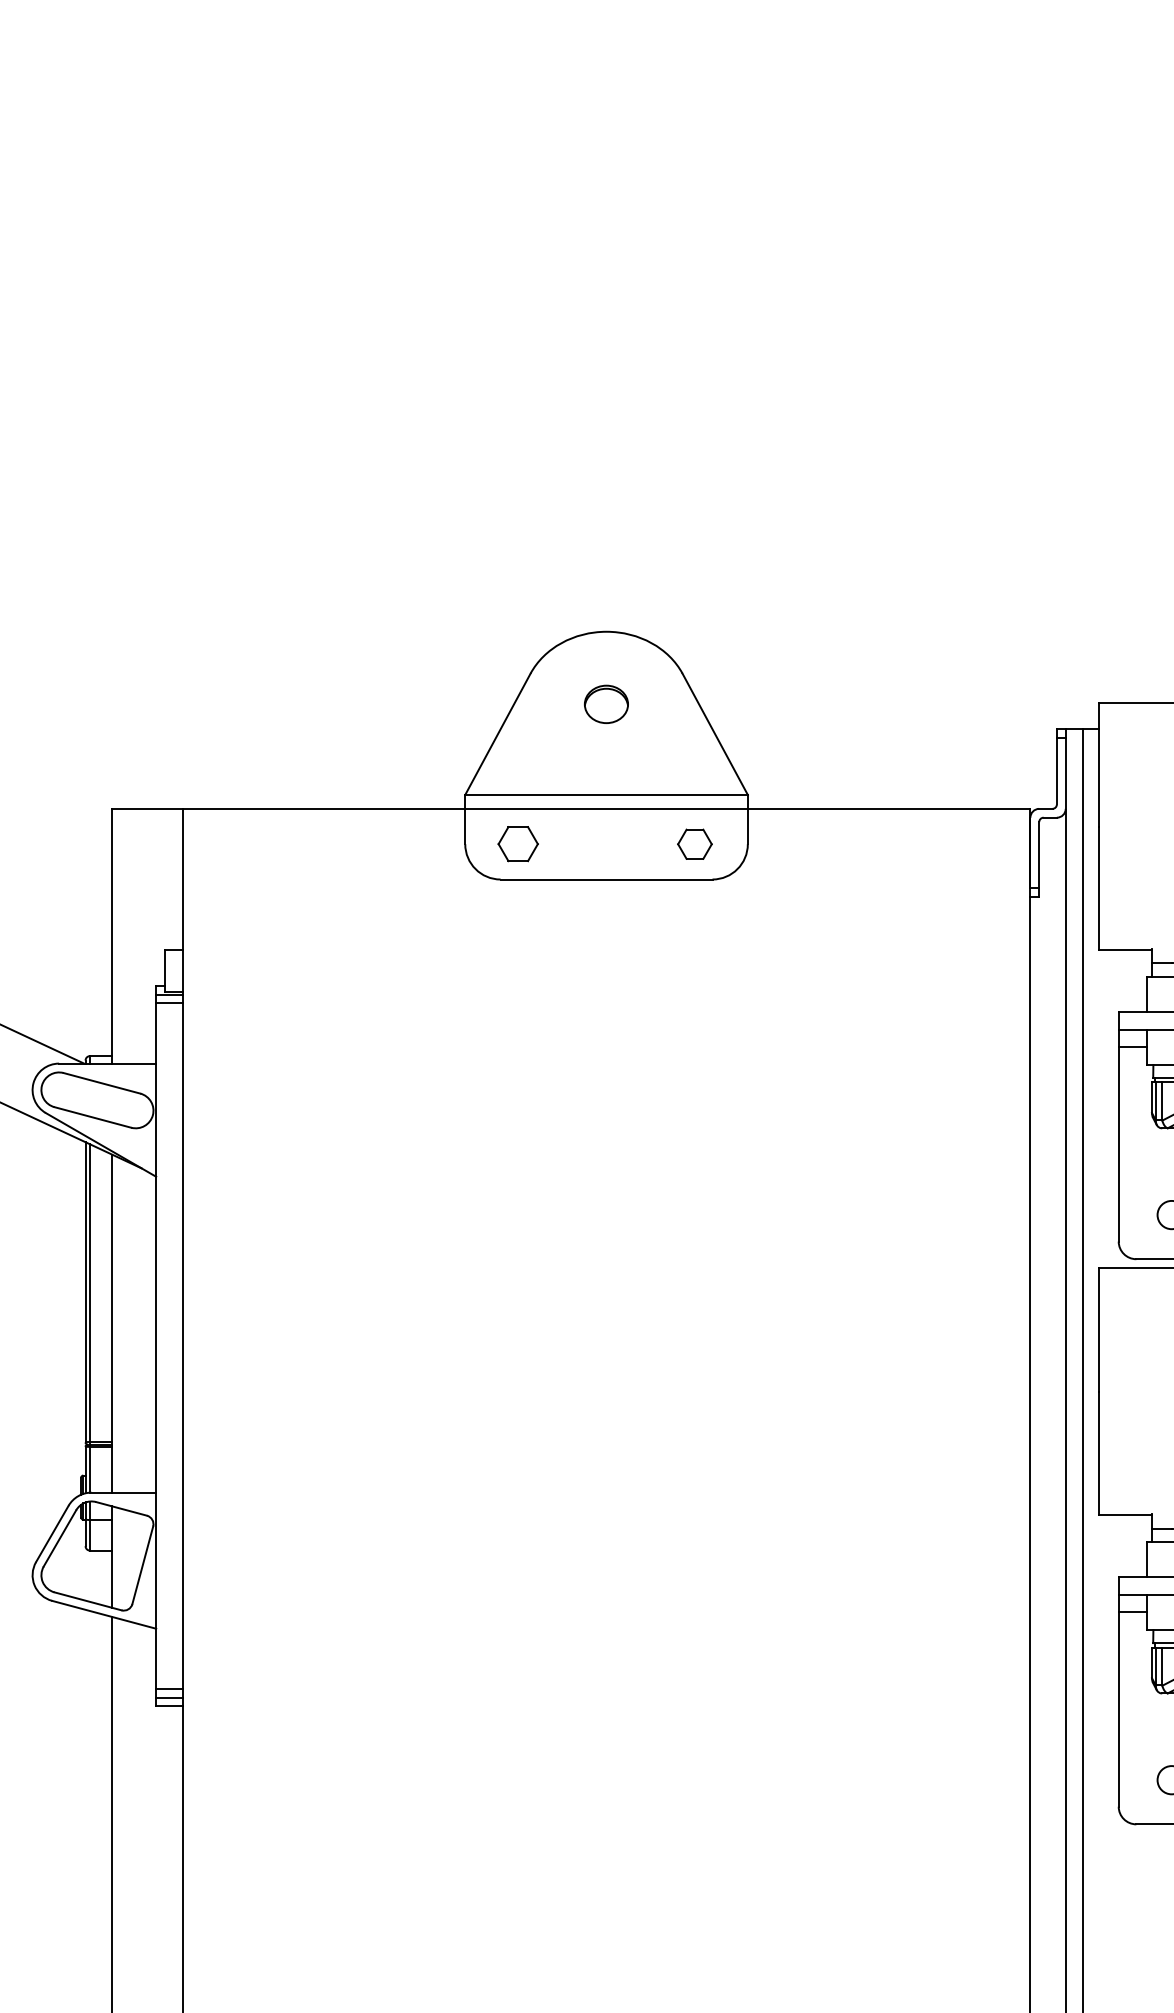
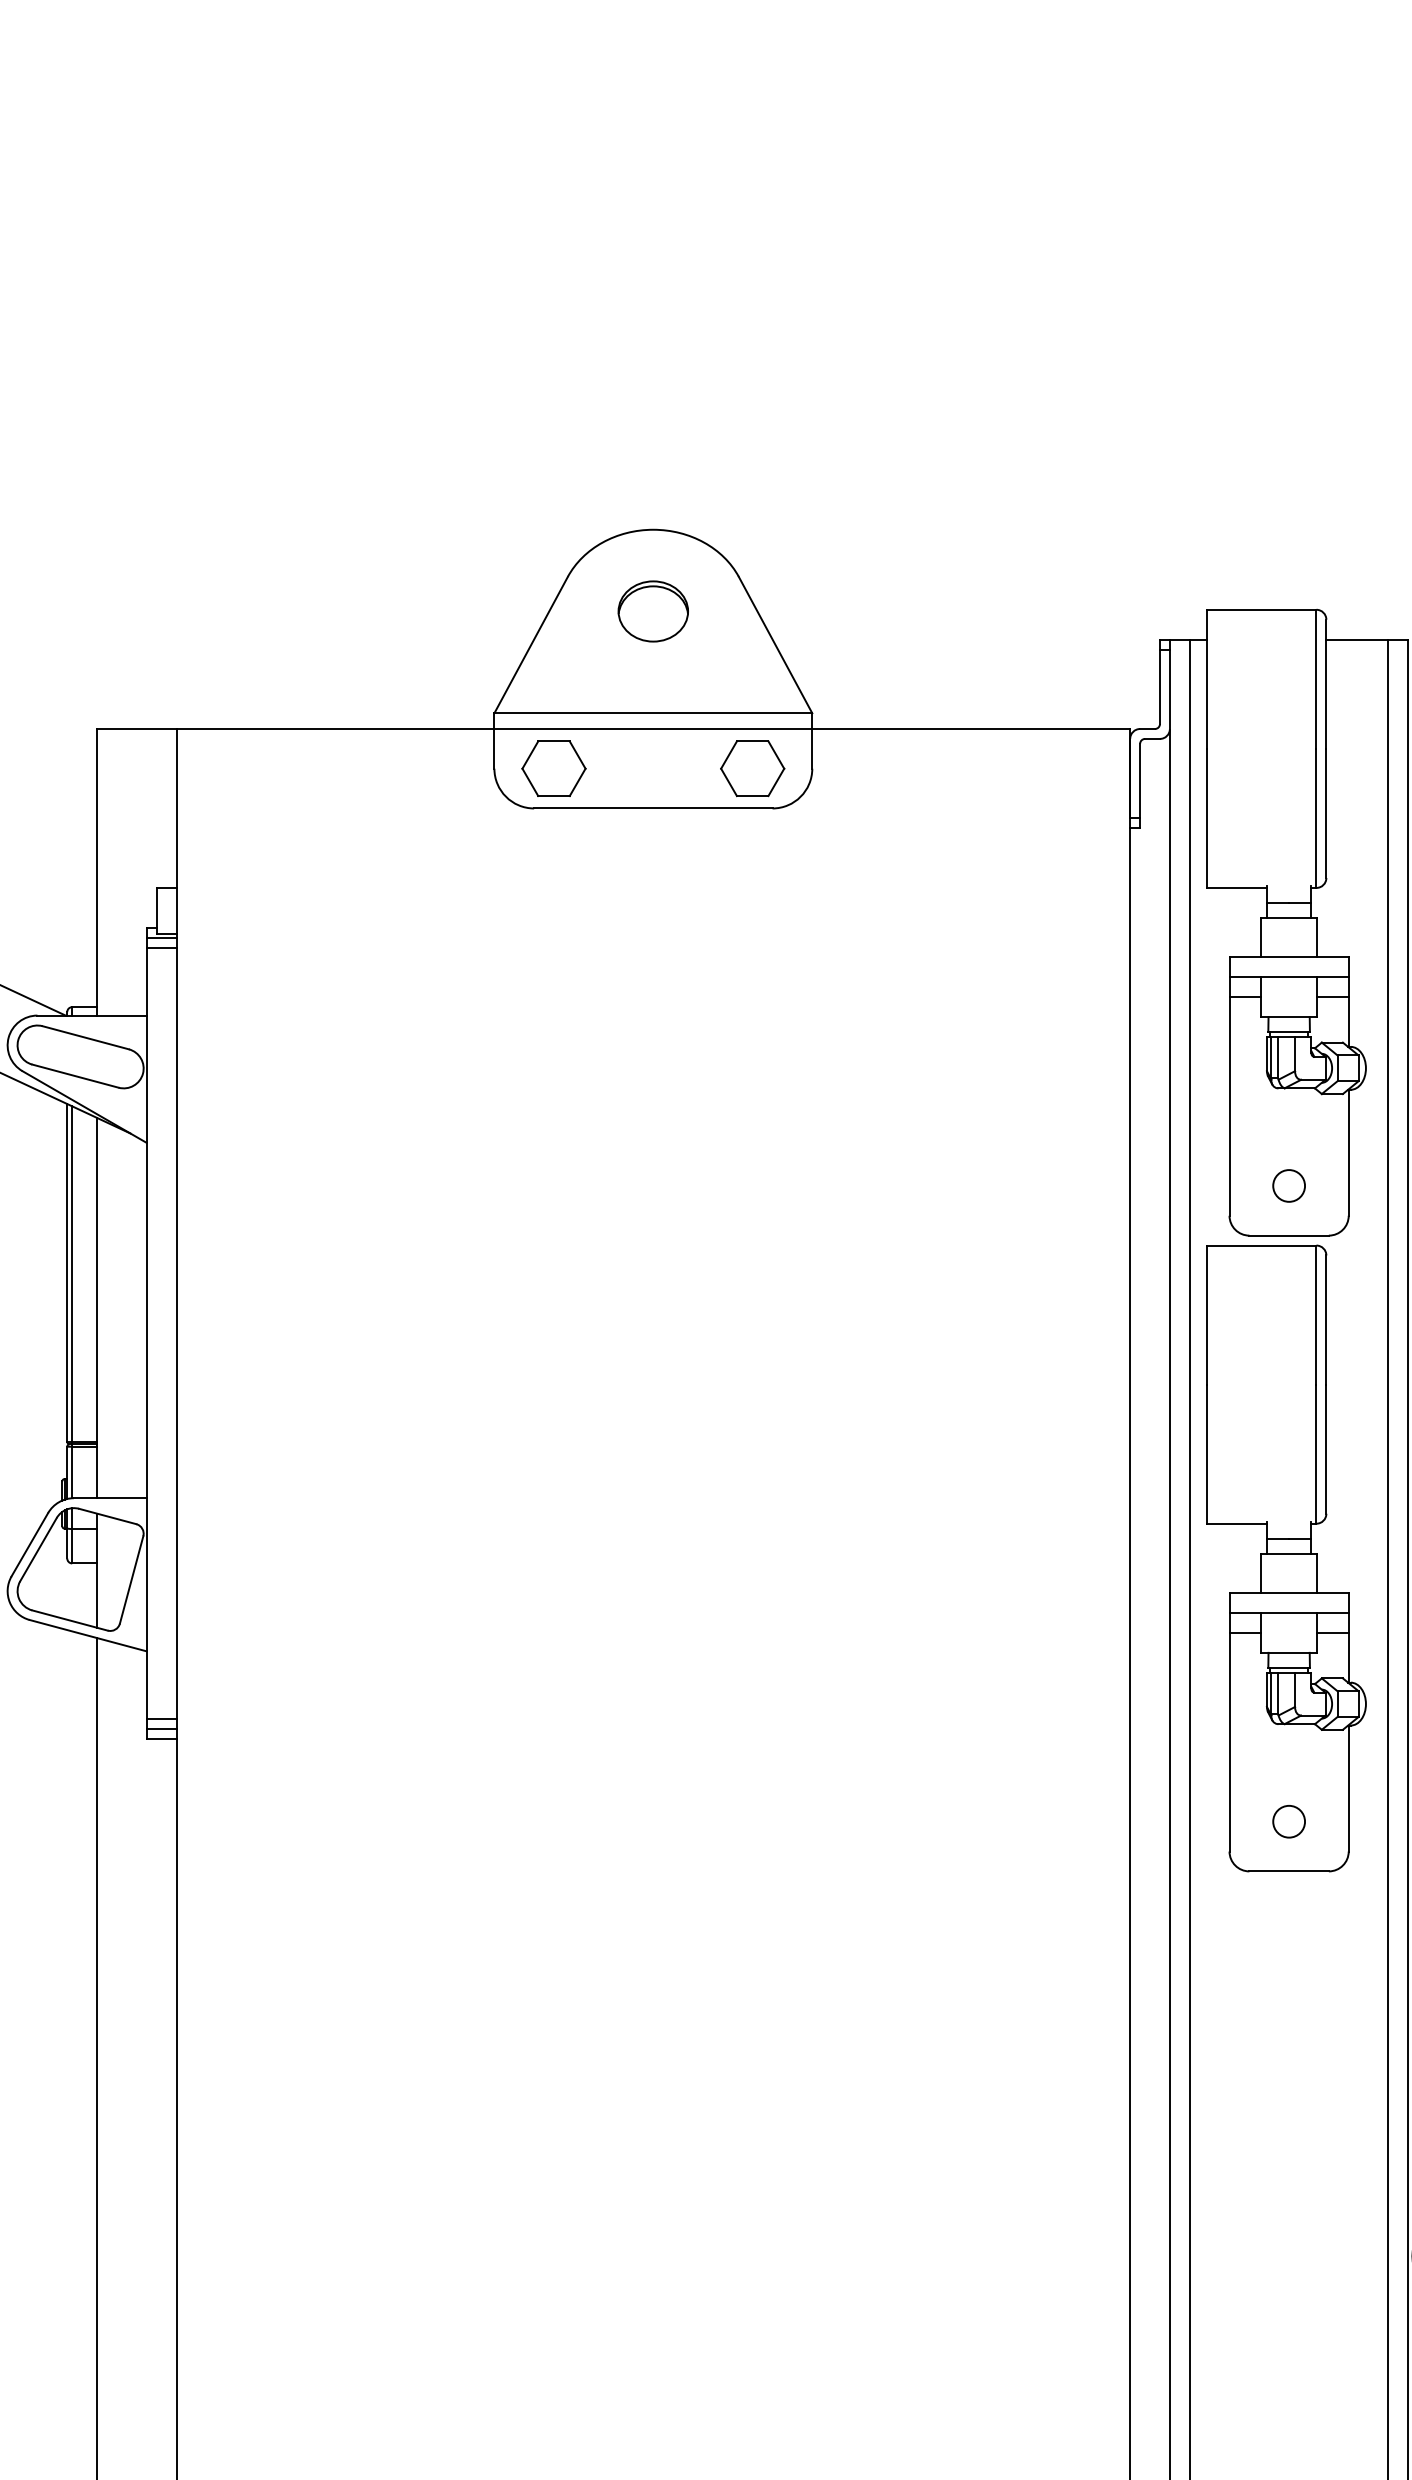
part: (605, 704) -> (652, 611), size x1.43
part: (517, 843) -> (553, 768), size x1.43
part: (694, 843) -> (752, 768), size x1.67

